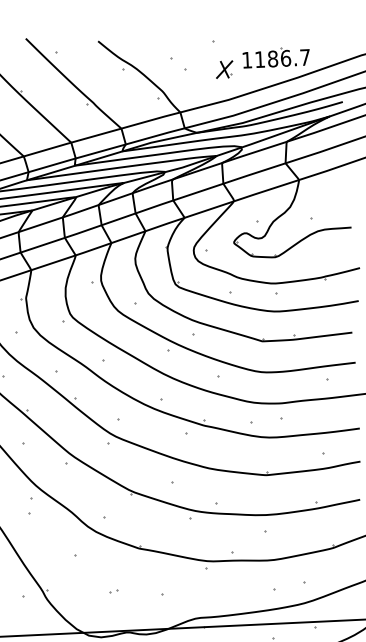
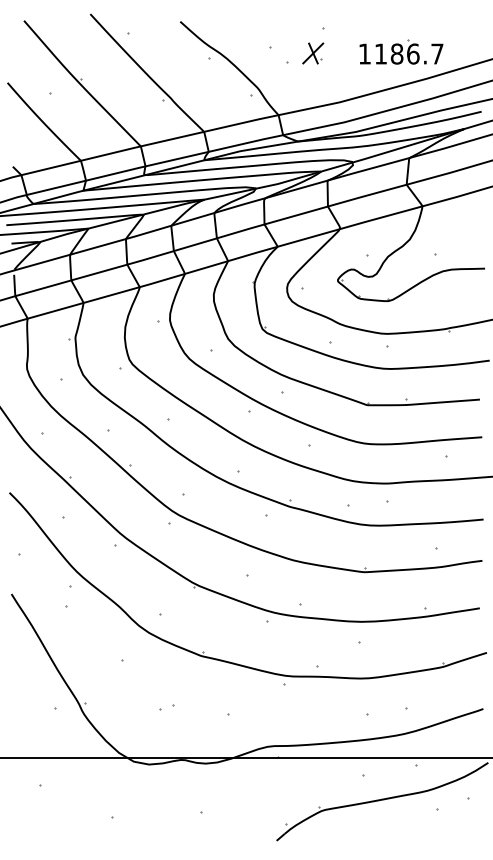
part: (224, 69) -> (313, 53), moved
part: (113, 590) -> (167, 707), size x1.6

